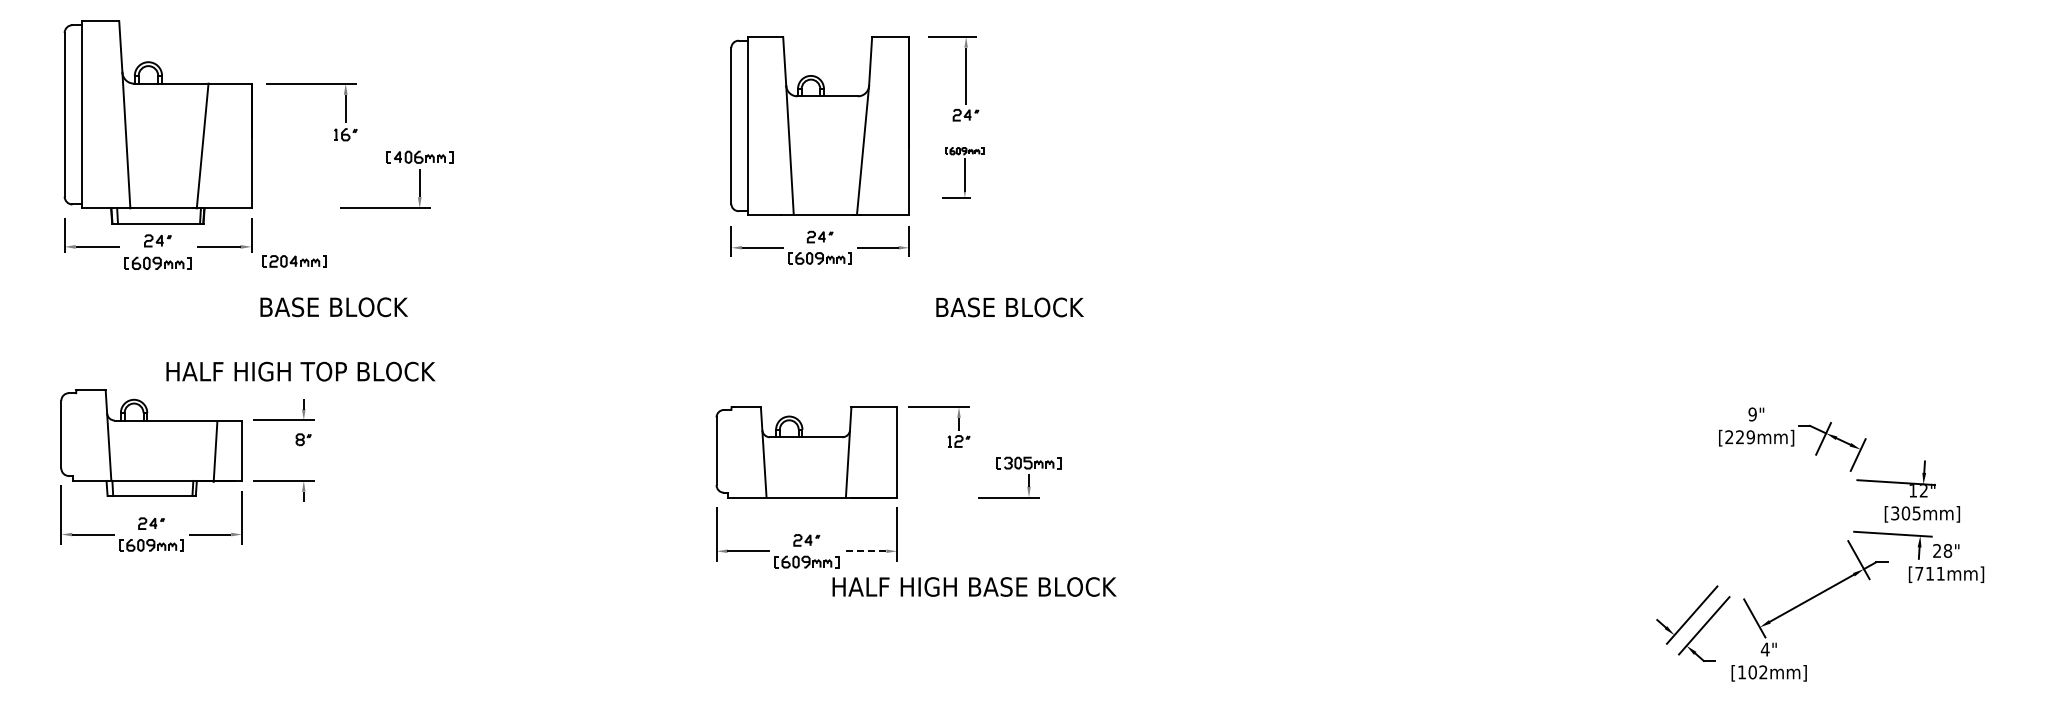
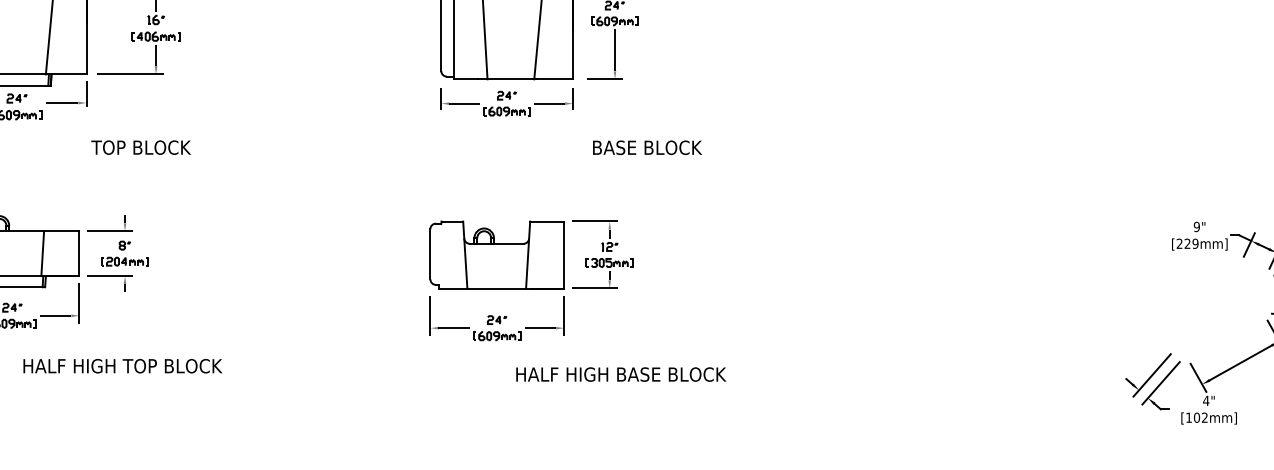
part: (390, 163) -> (134, 41), moved
part: (962, 172) -> (612, 47), size x1.67
part: (294, 261) -> (124, 261), moved
text: (332, 307) -> (146, 147), BASE BLOCK -> TOP BLOCK
text: (300, 371) -> (122, 366), moved
line: (215, 451) -> (42, 253), moved
part: (1019, 469) -> (602, 267), moved
line: (864, 551) -> (539, 328), dashed -> solid
text: (974, 586) -> (621, 374), moved

